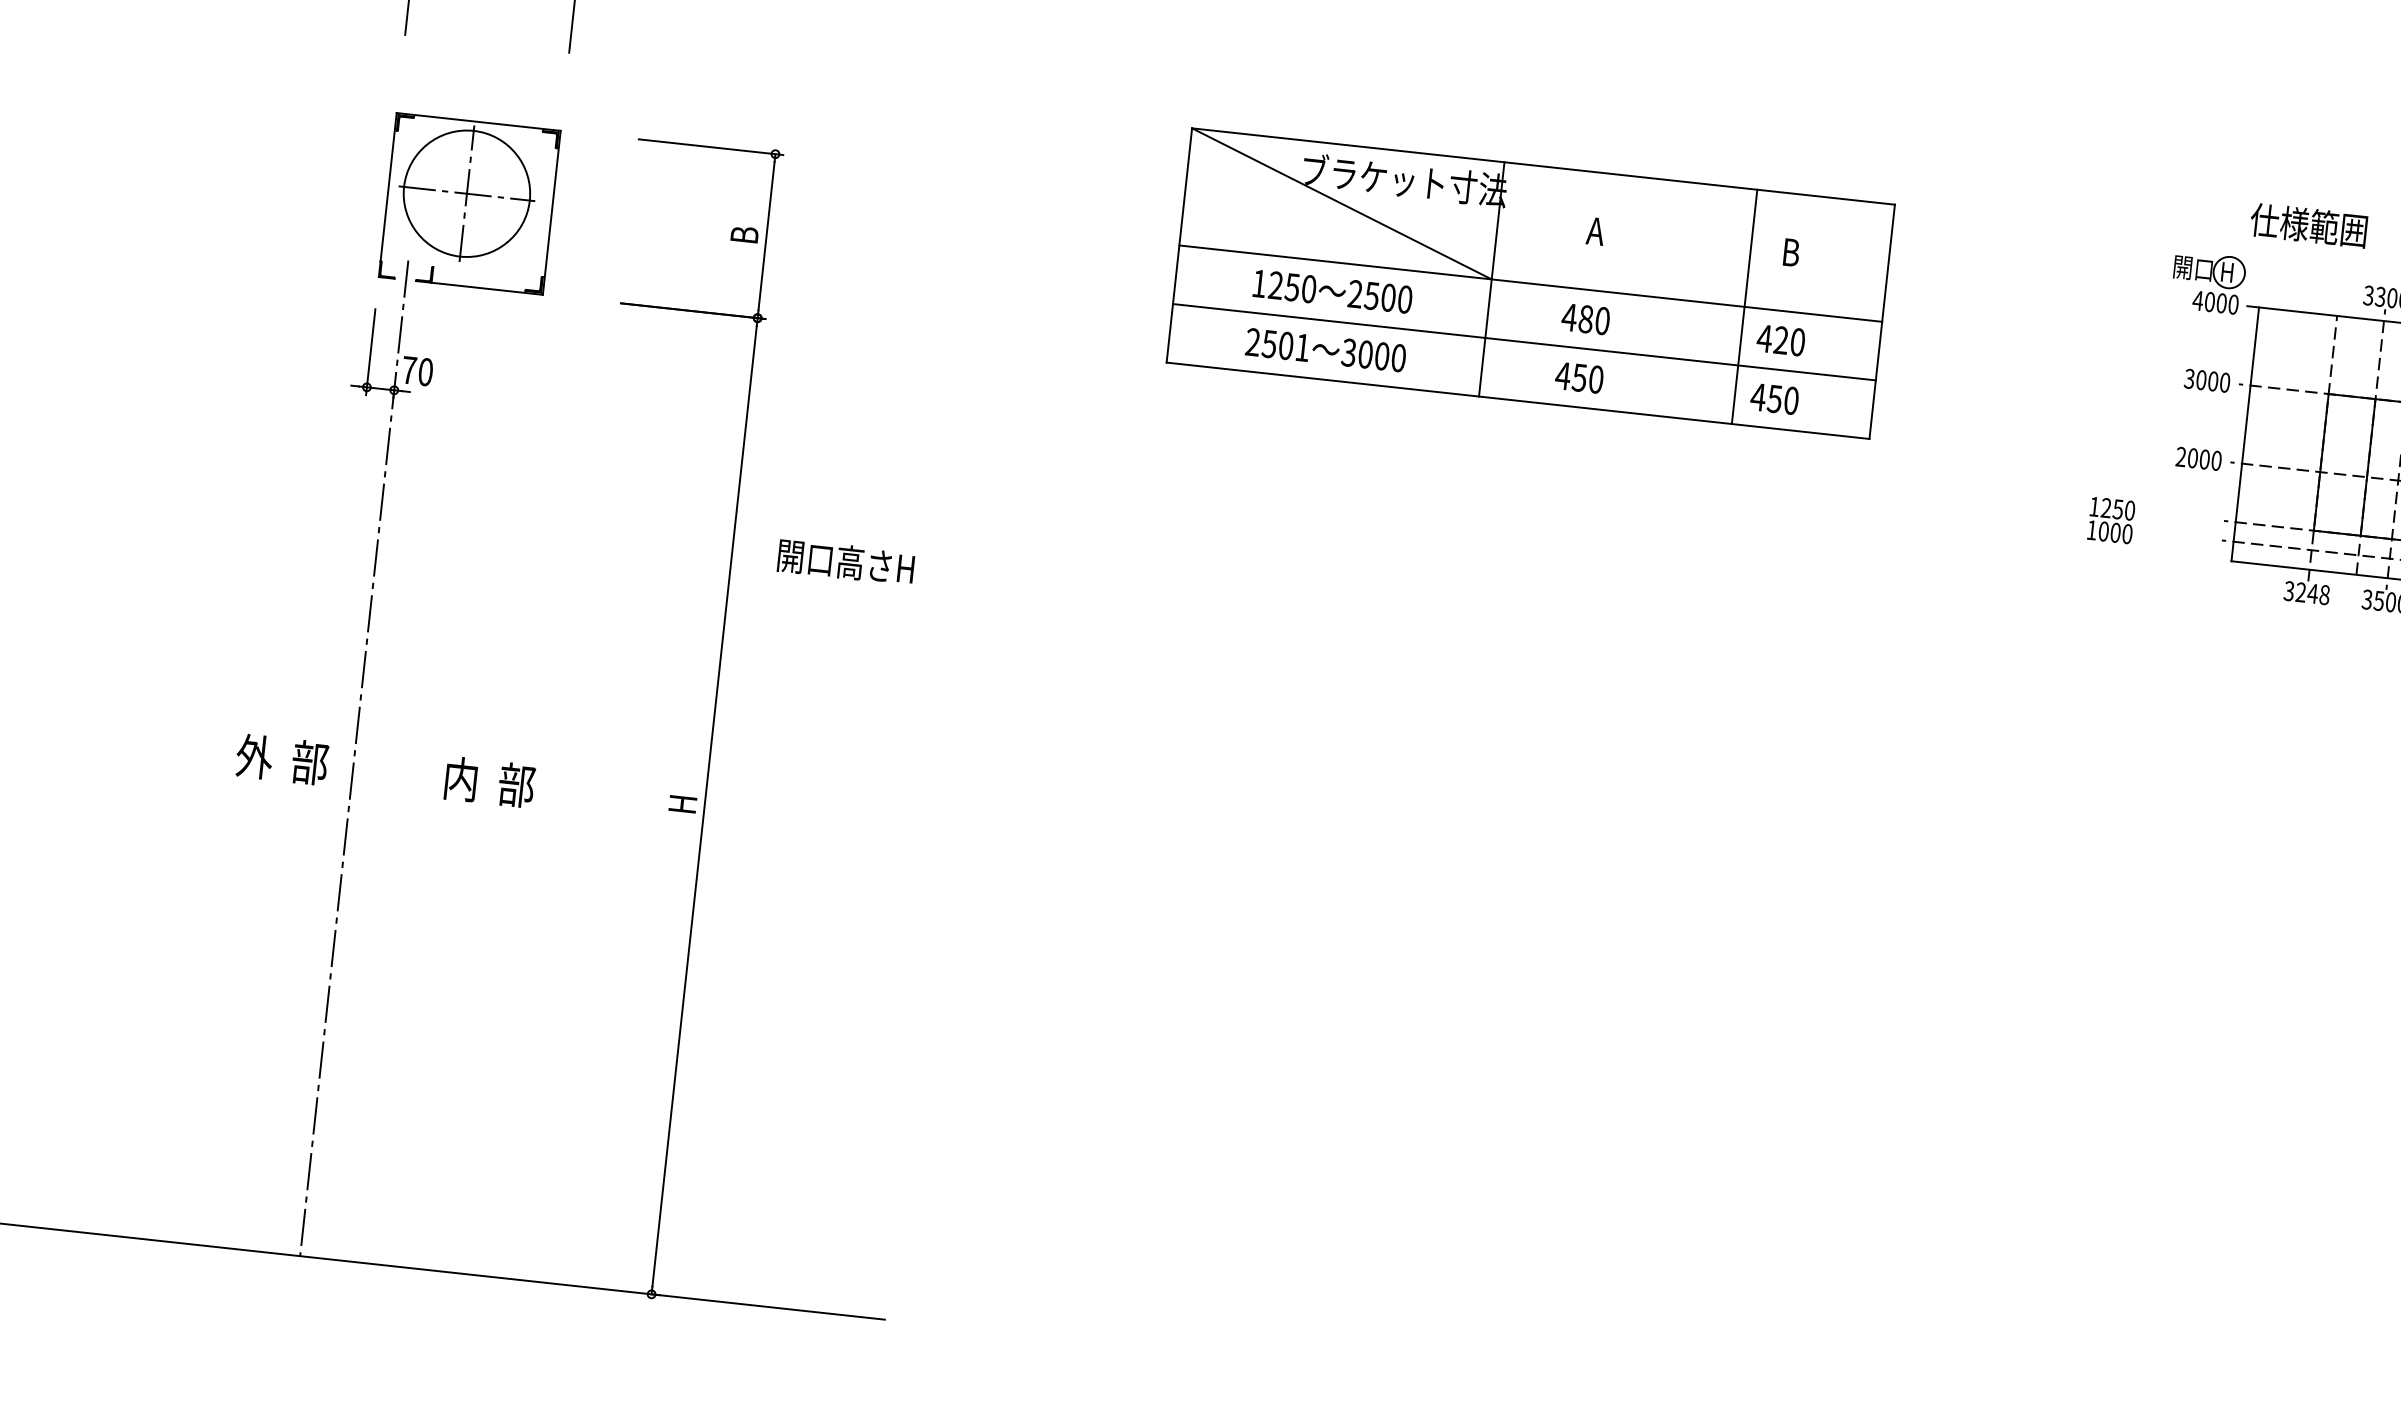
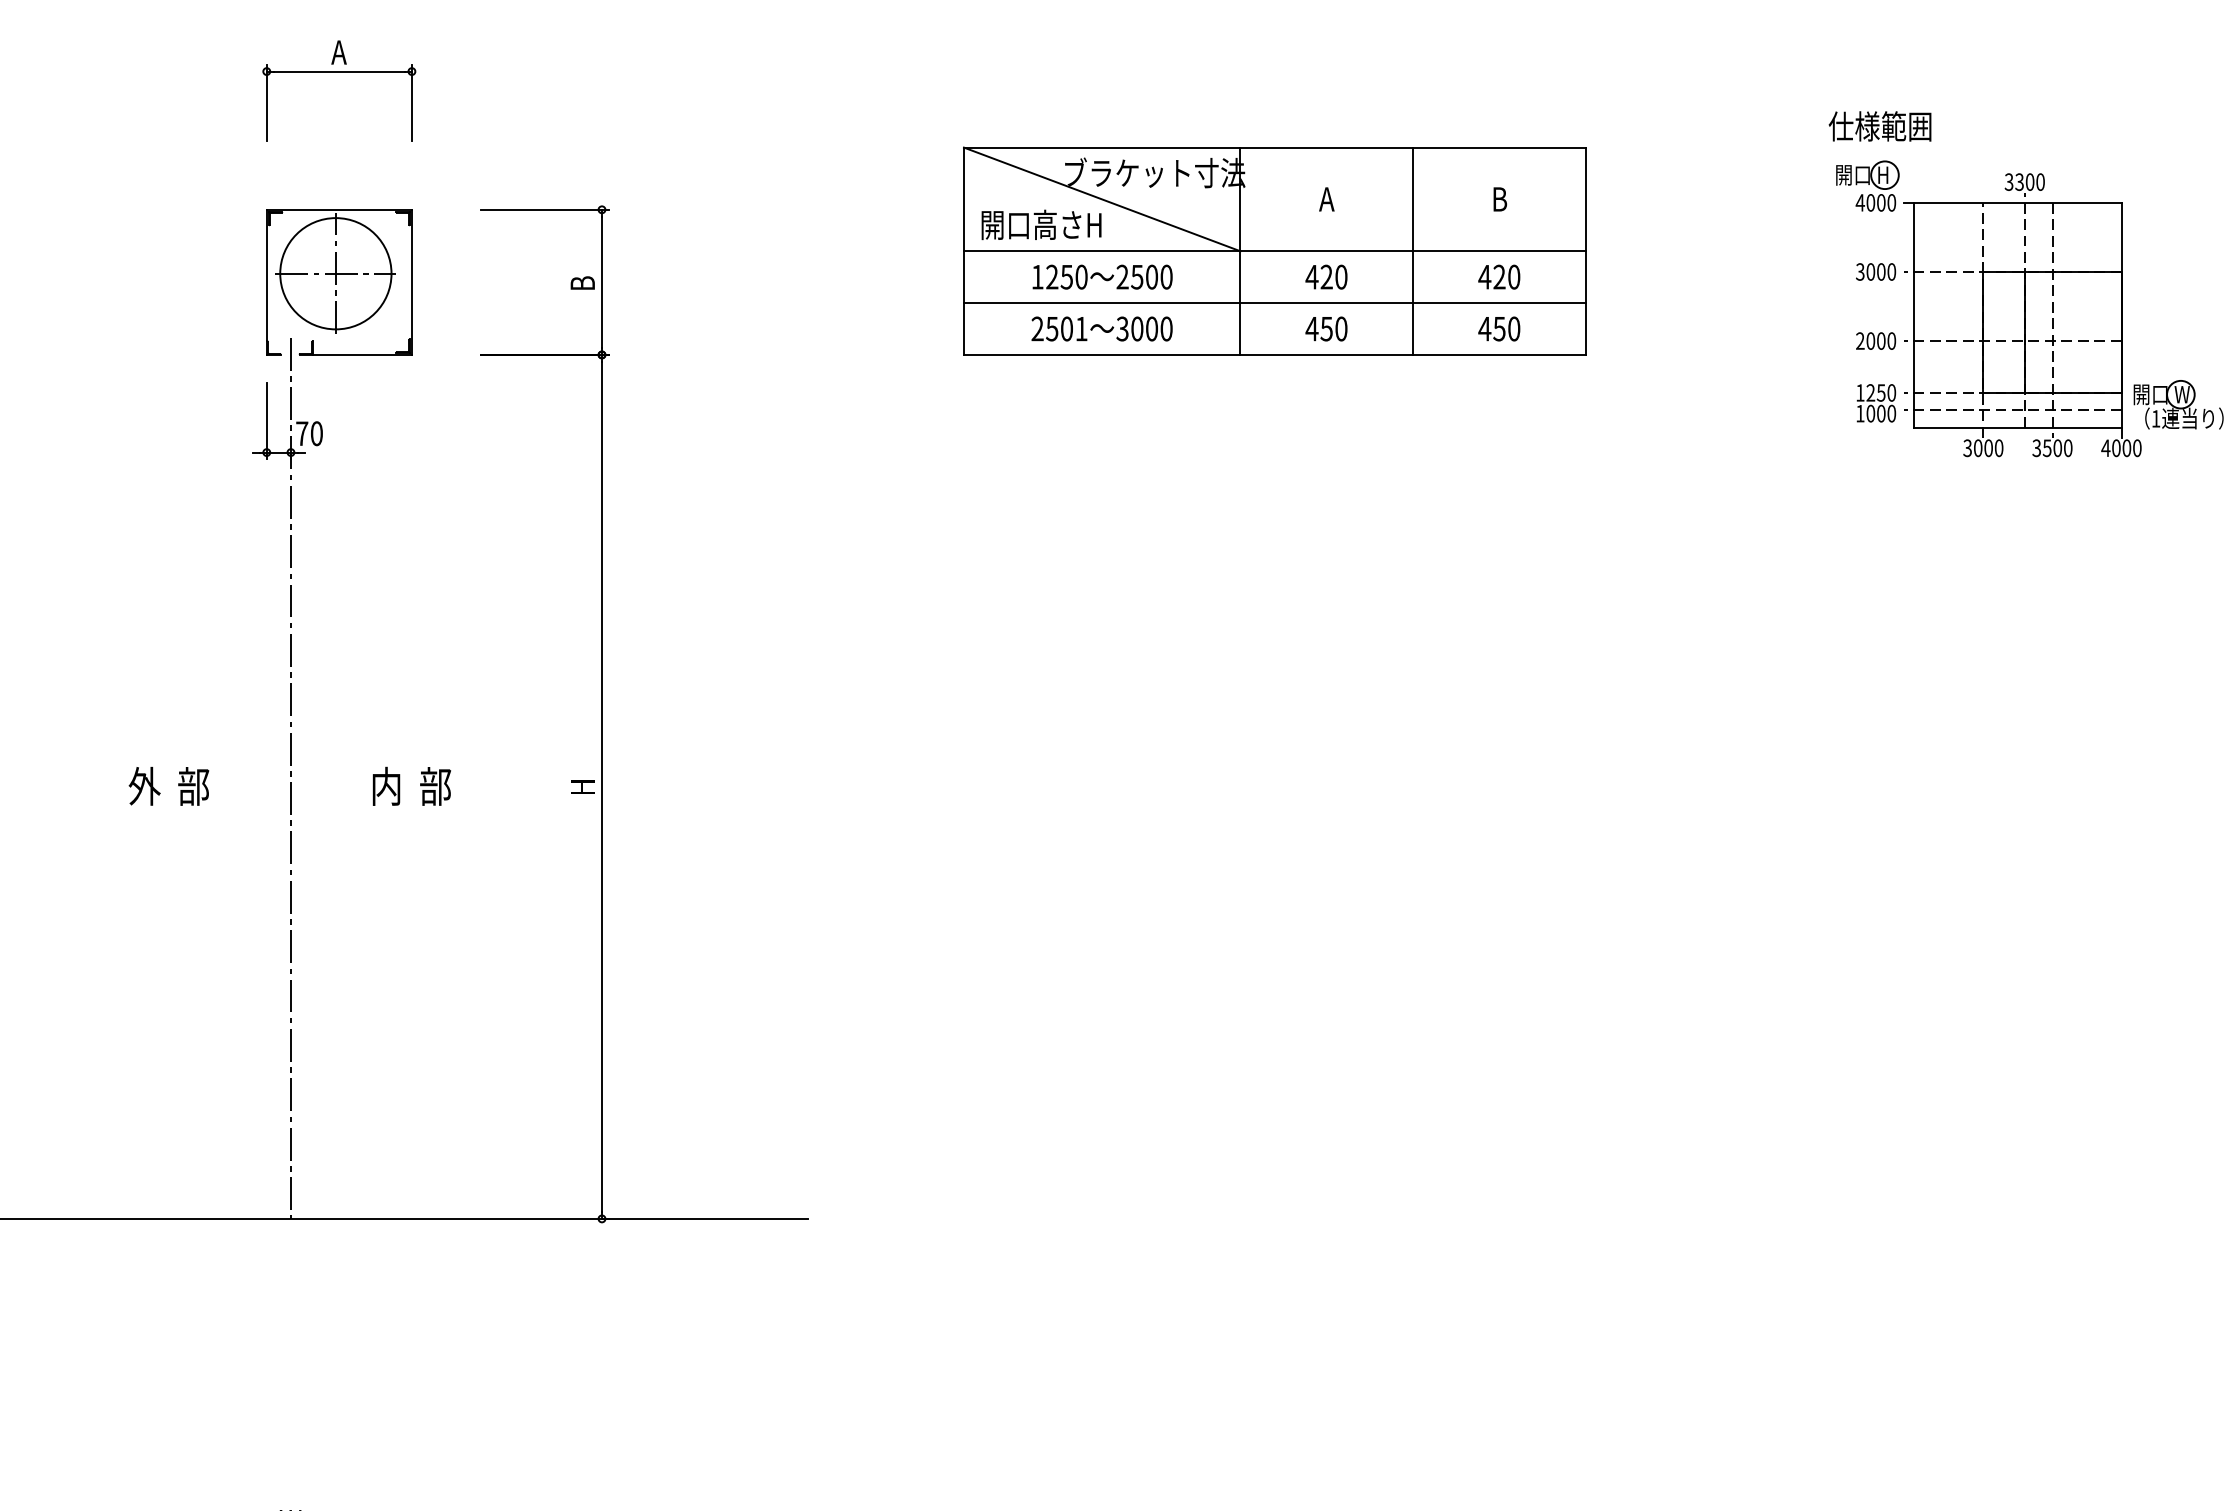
text: (2308, 225) -> (1879, 126), moved
line: (1744, 306) -> (1413, 250), moved
text: (1585, 318) -> (1326, 276), 480 -> 420
text: (2111, 520) -> (1876, 403), moved
text: (846, 561) -> (1041, 224), moved
text: (2312, 594) -> (1988, 448), 3248 -> 3000
text: (281, 759) -> (168, 786), moved

